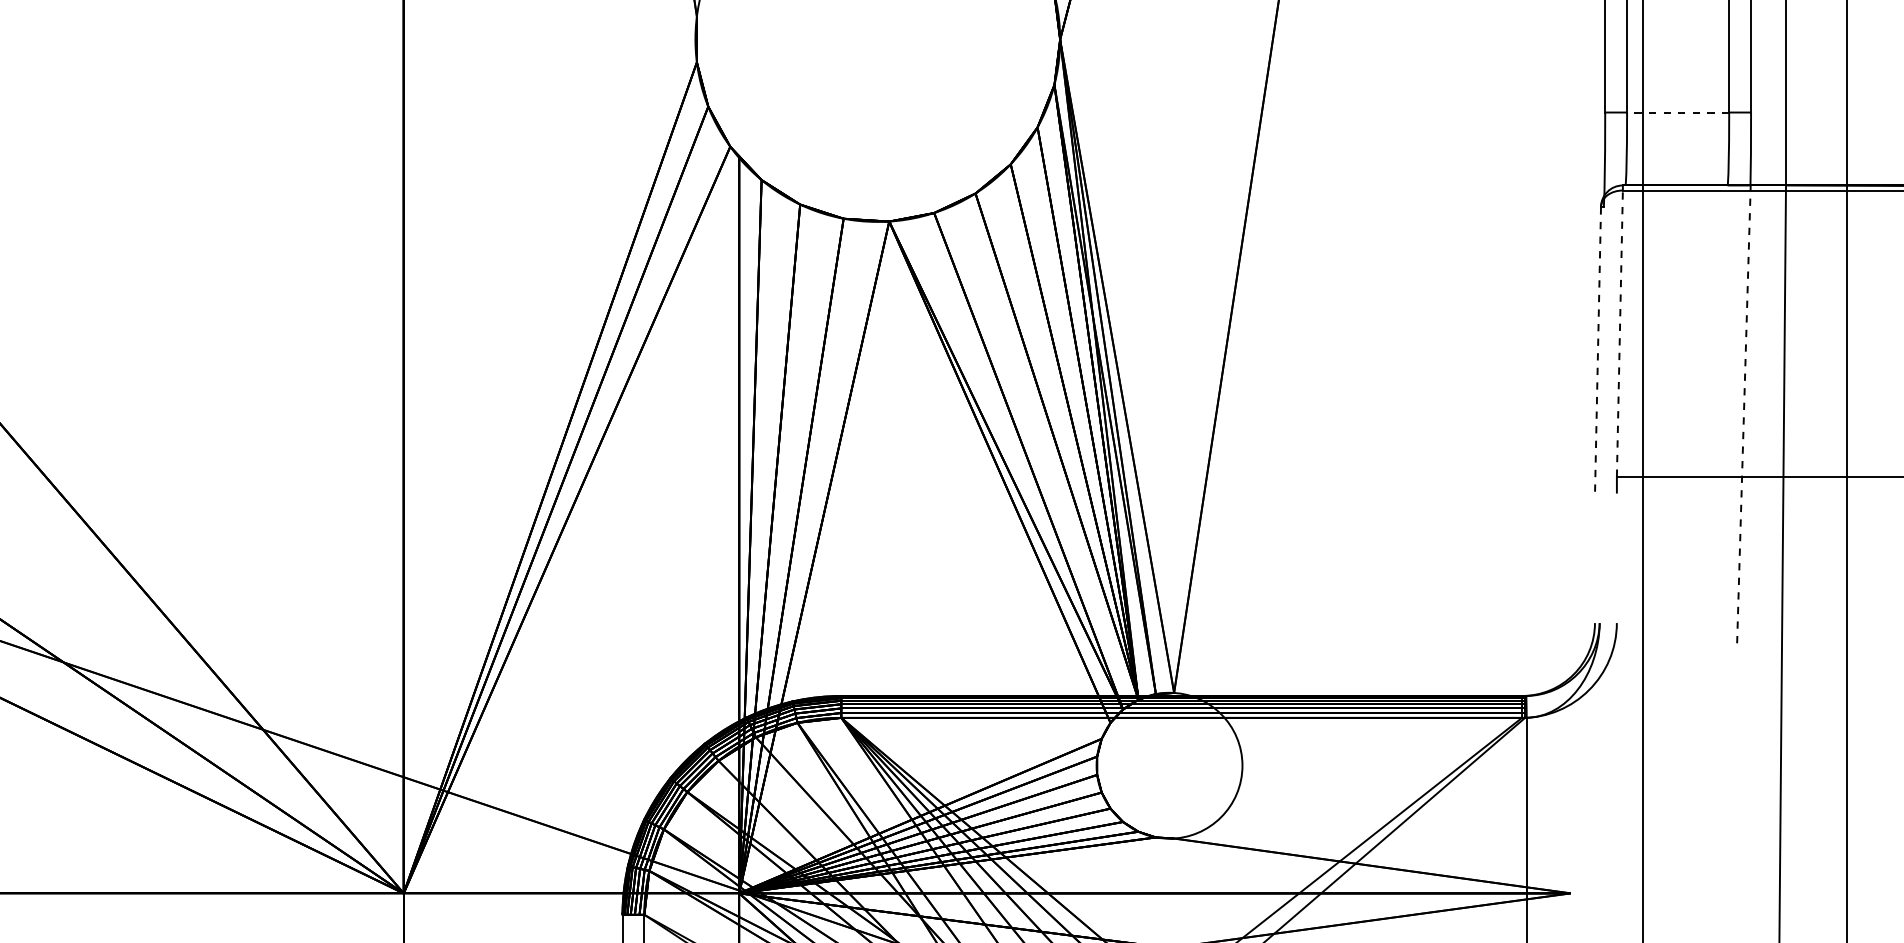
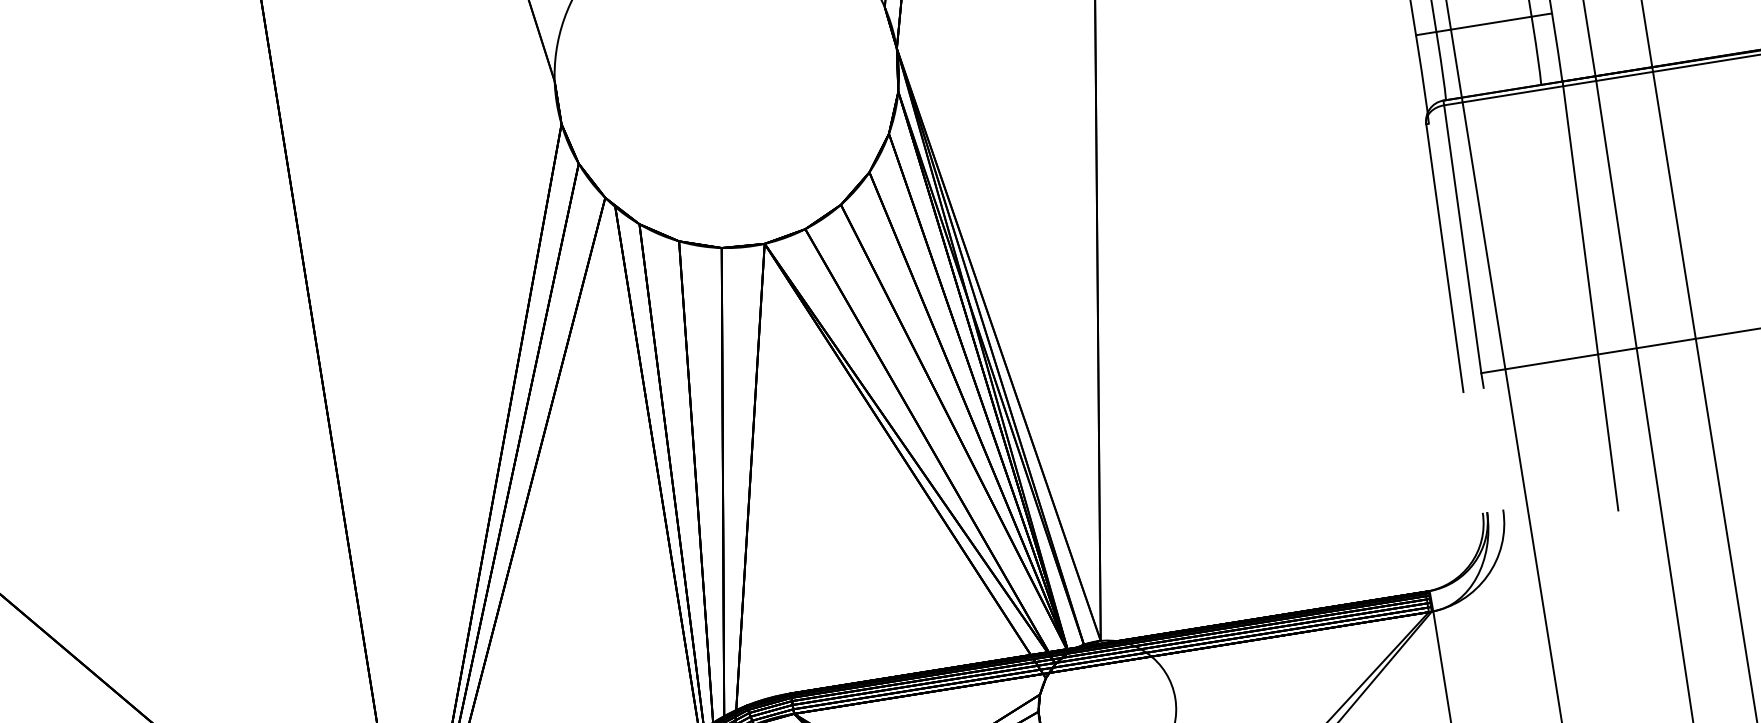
line: (1677, 112) -> (1483, 24), dashed -> solid
line: (1619, 333) -> (1462, 239), dashed -> solid
line: (1598, 350) -> (1445, 258), dashed -> solid
line: (1743, 413) -> (1589, 295), dashed -> solid

